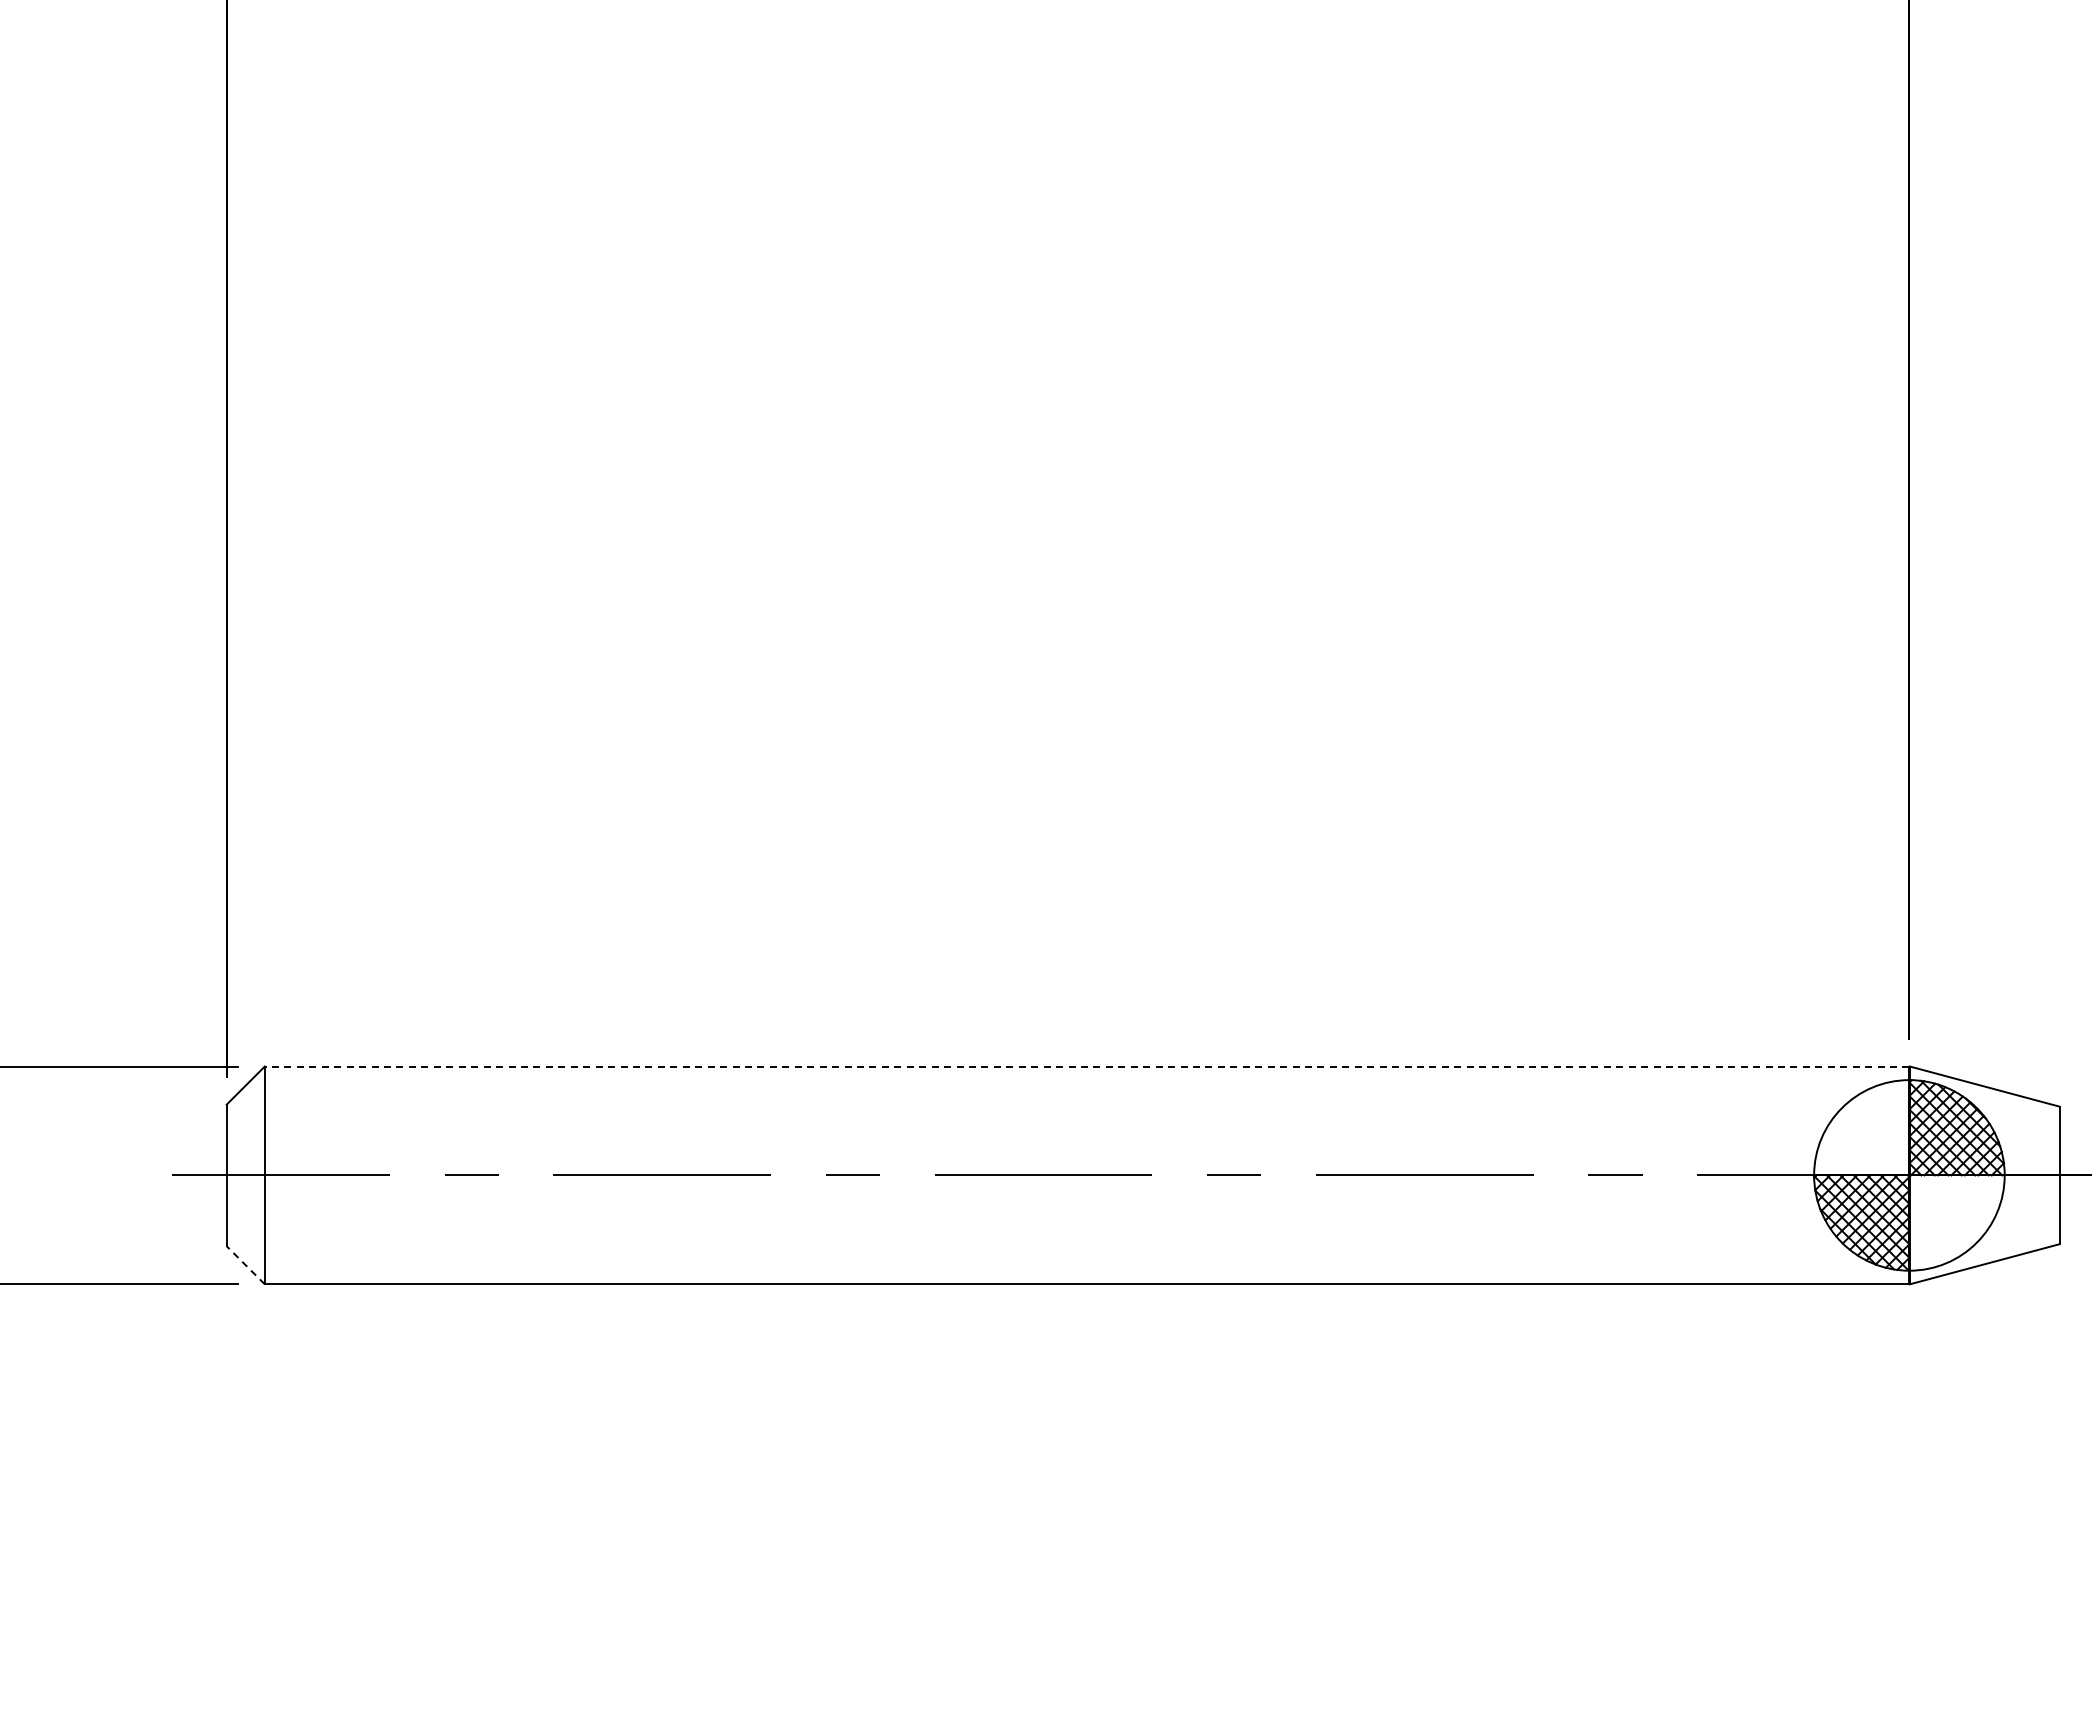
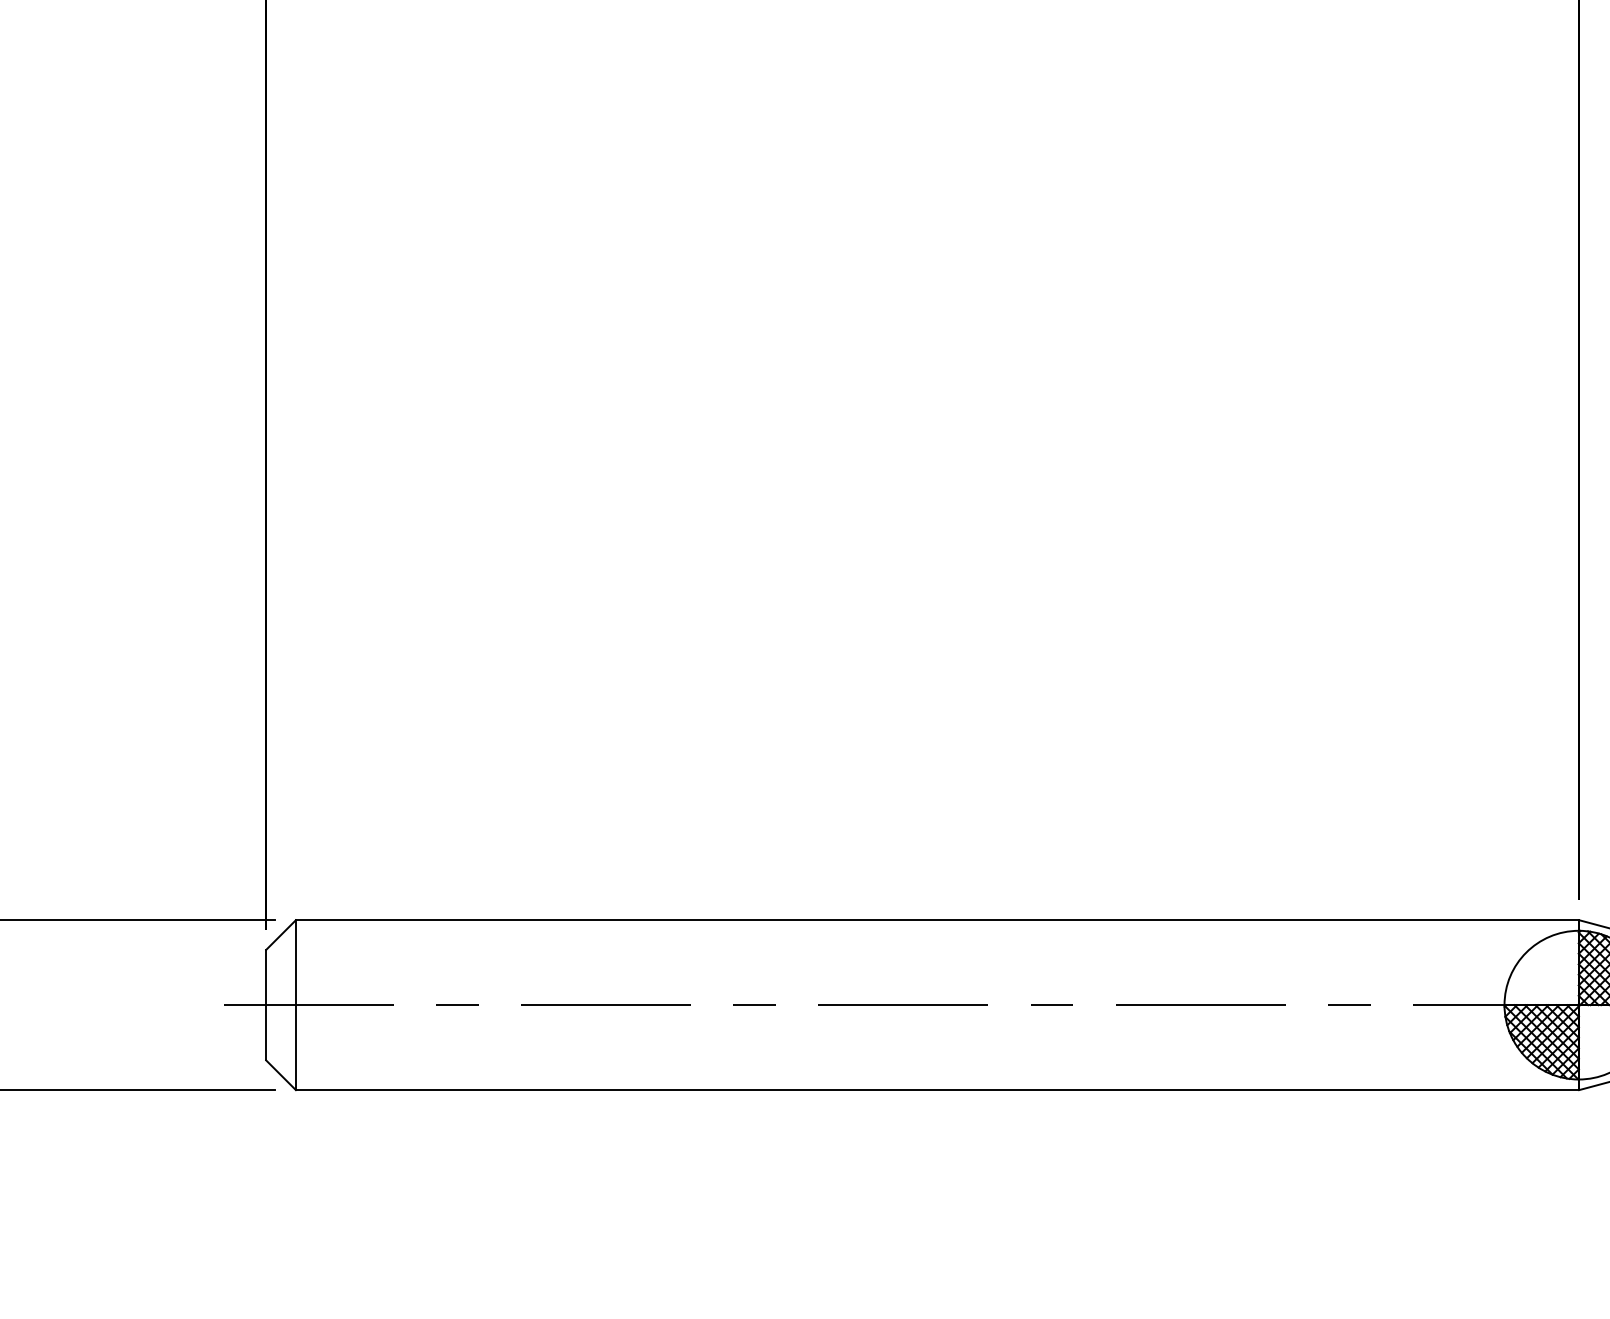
line: (1086, 1066) -> (936, 920), dashed -> solid
line: (245, 1265) -> (280, 1075), dashed -> solid

